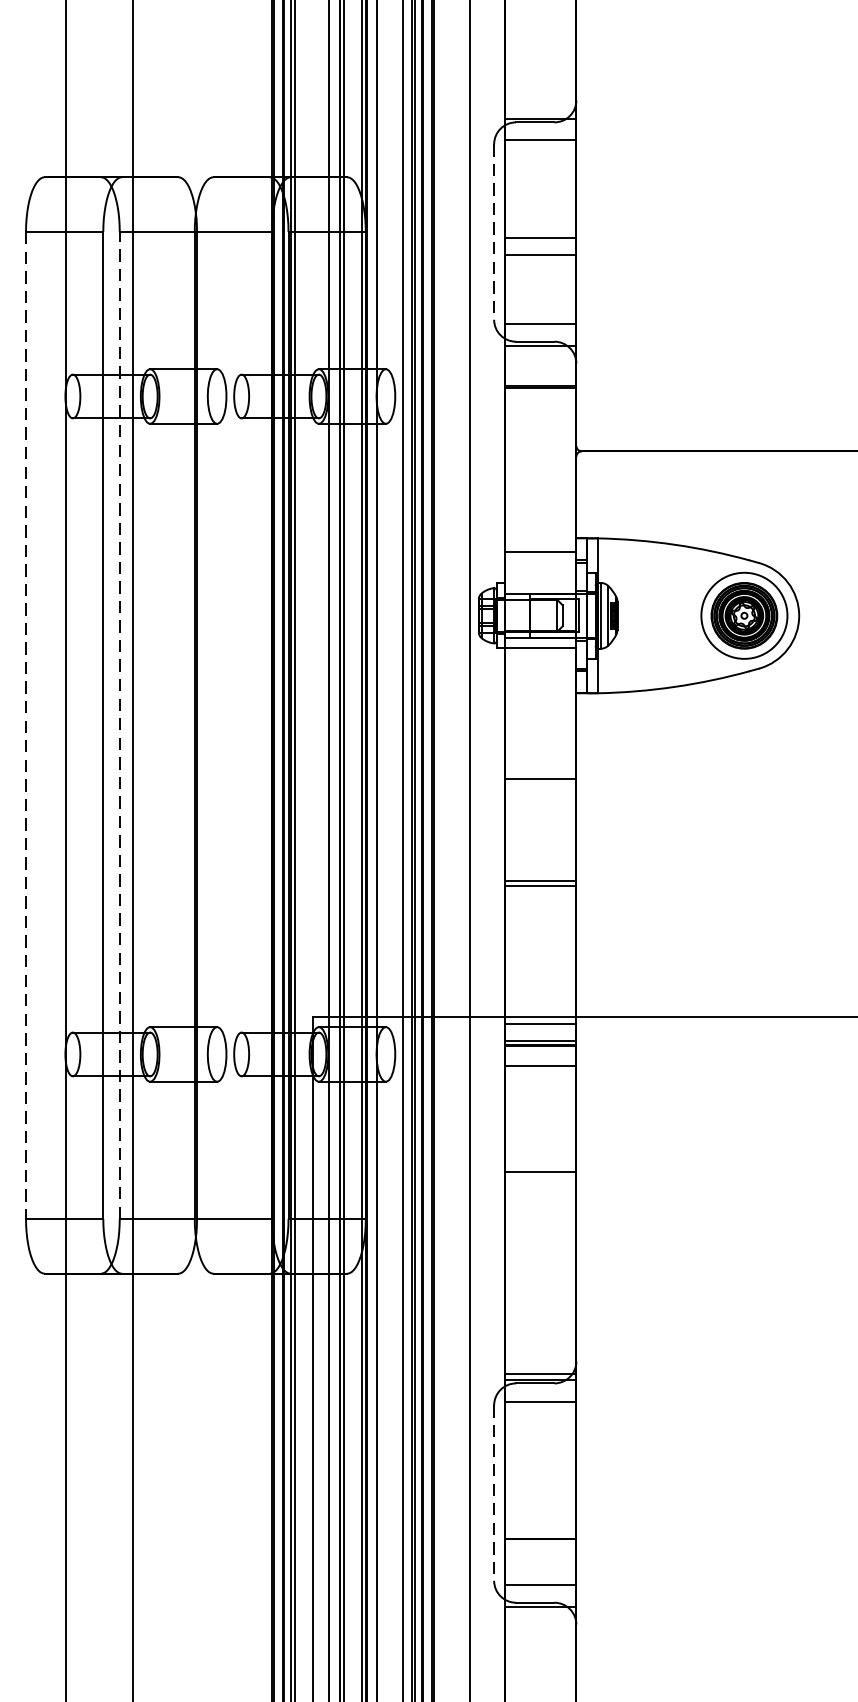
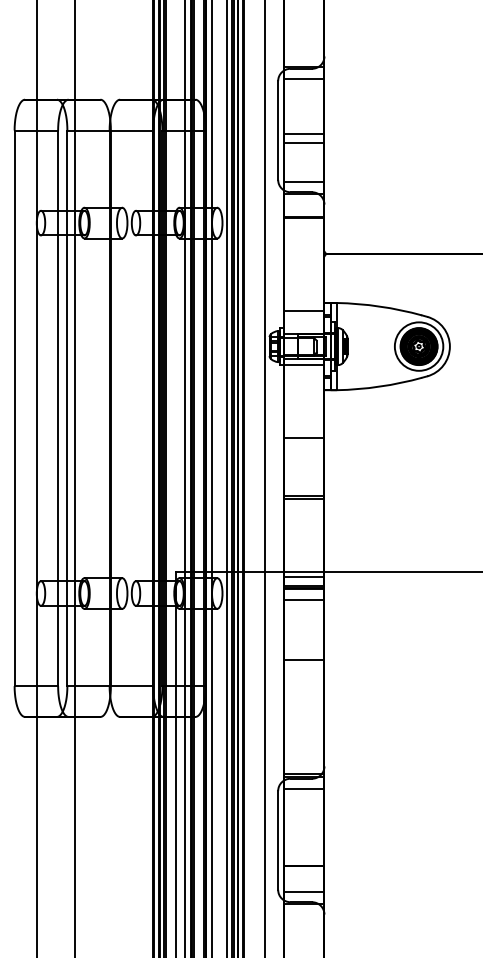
line: (494, 233) -> (278, 131), dashed -> solid
line: (25, 725) -> (14, 408), dashed -> solid
line: (119, 725) -> (67, 408), dashed -> solid
line: (494, 1493) -> (278, 840), dashed -> solid

